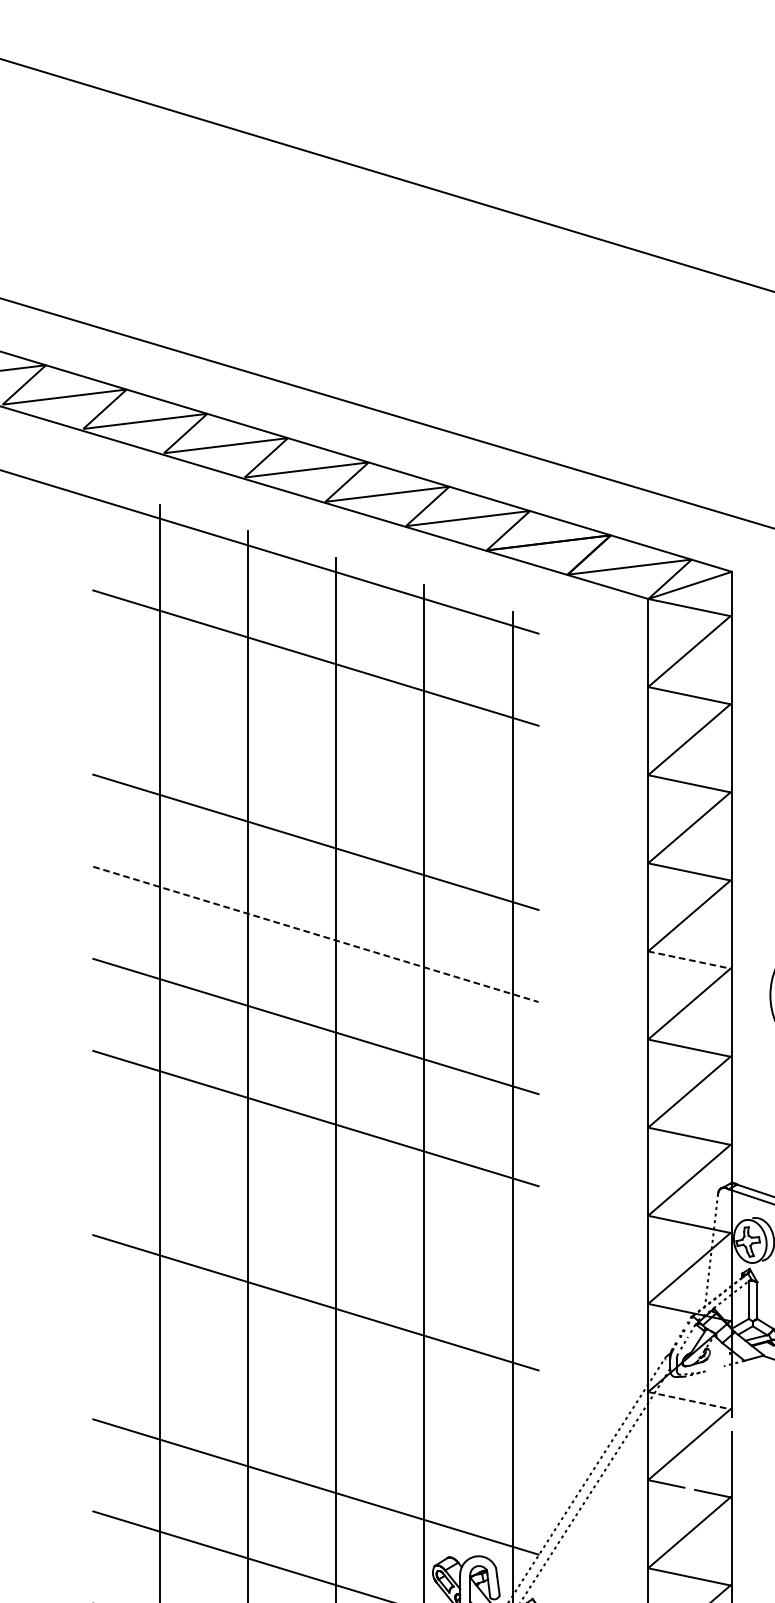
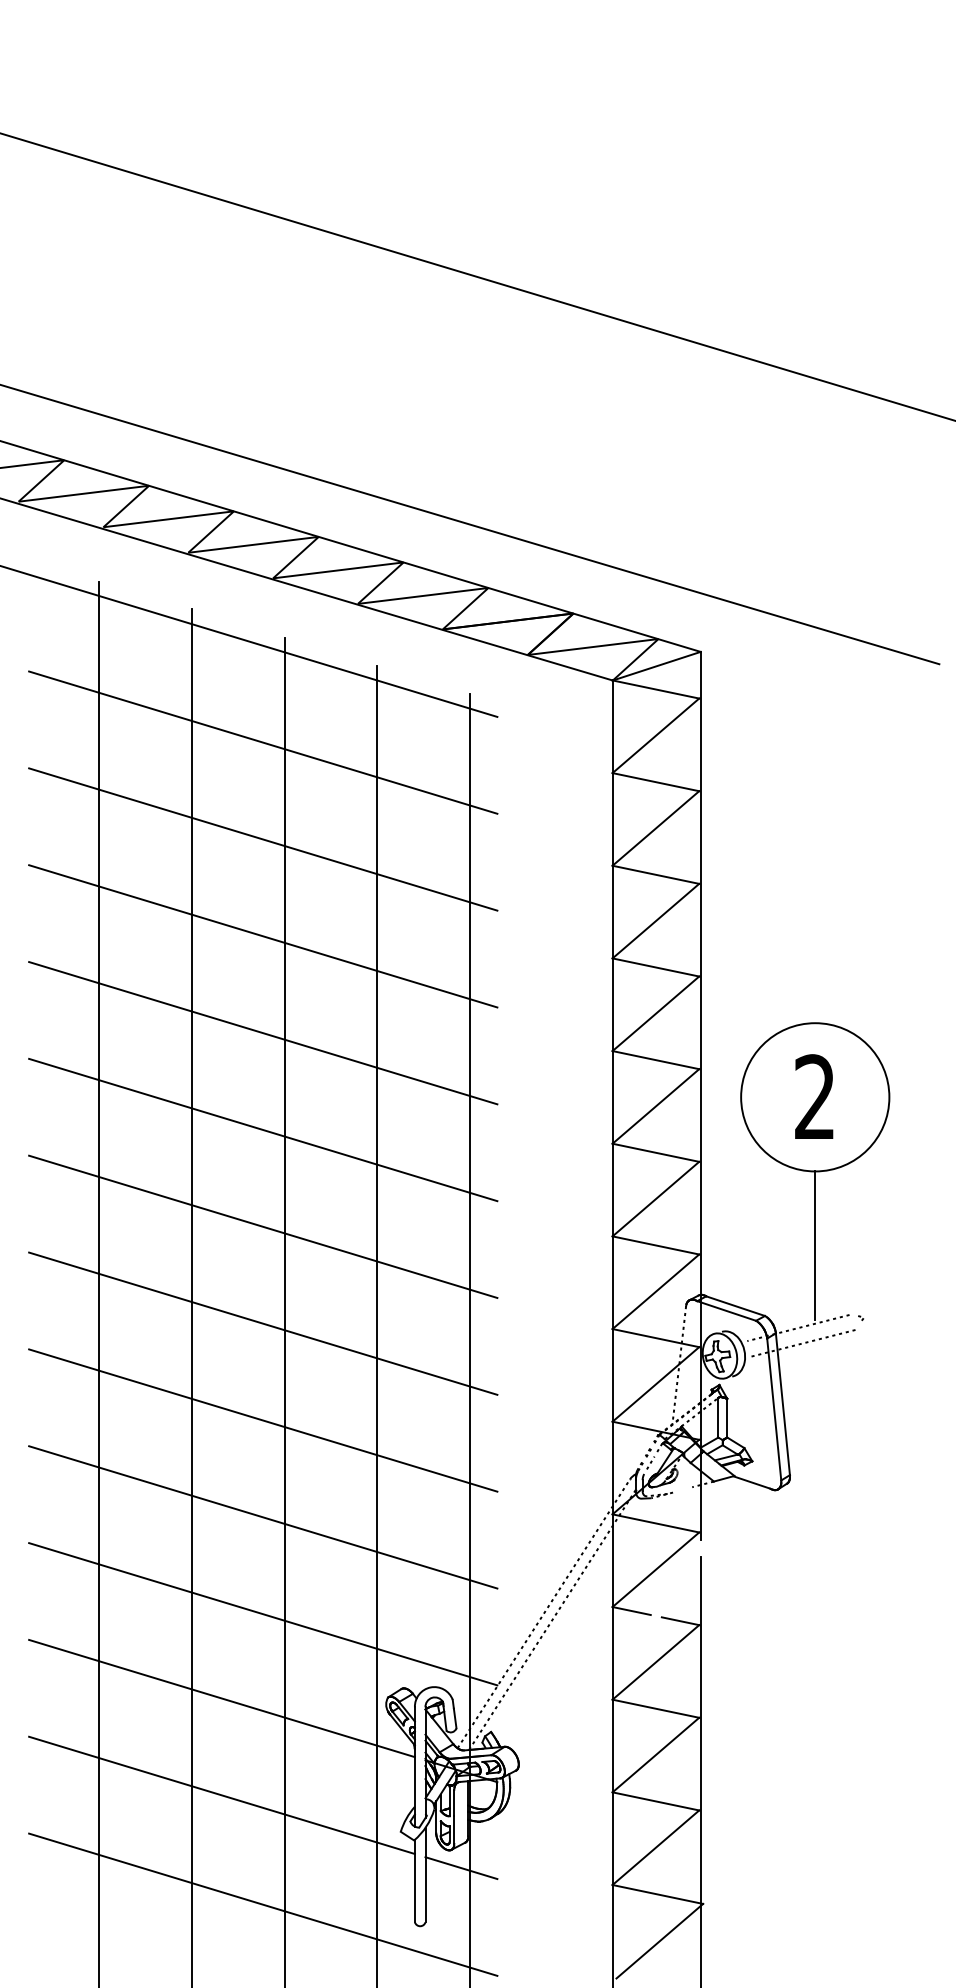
line: (316, 750) -> (263, 839), added
line: (316, 934) -> (263, 1033), dashed -> solid
line: (689, 960) -> (656, 1060), dashed -> solid
line: (316, 1210) -> (263, 1323), added
line: (316, 1394) -> (263, 1517), added
line: (689, 1400) -> (656, 1523), dashed -> solid

